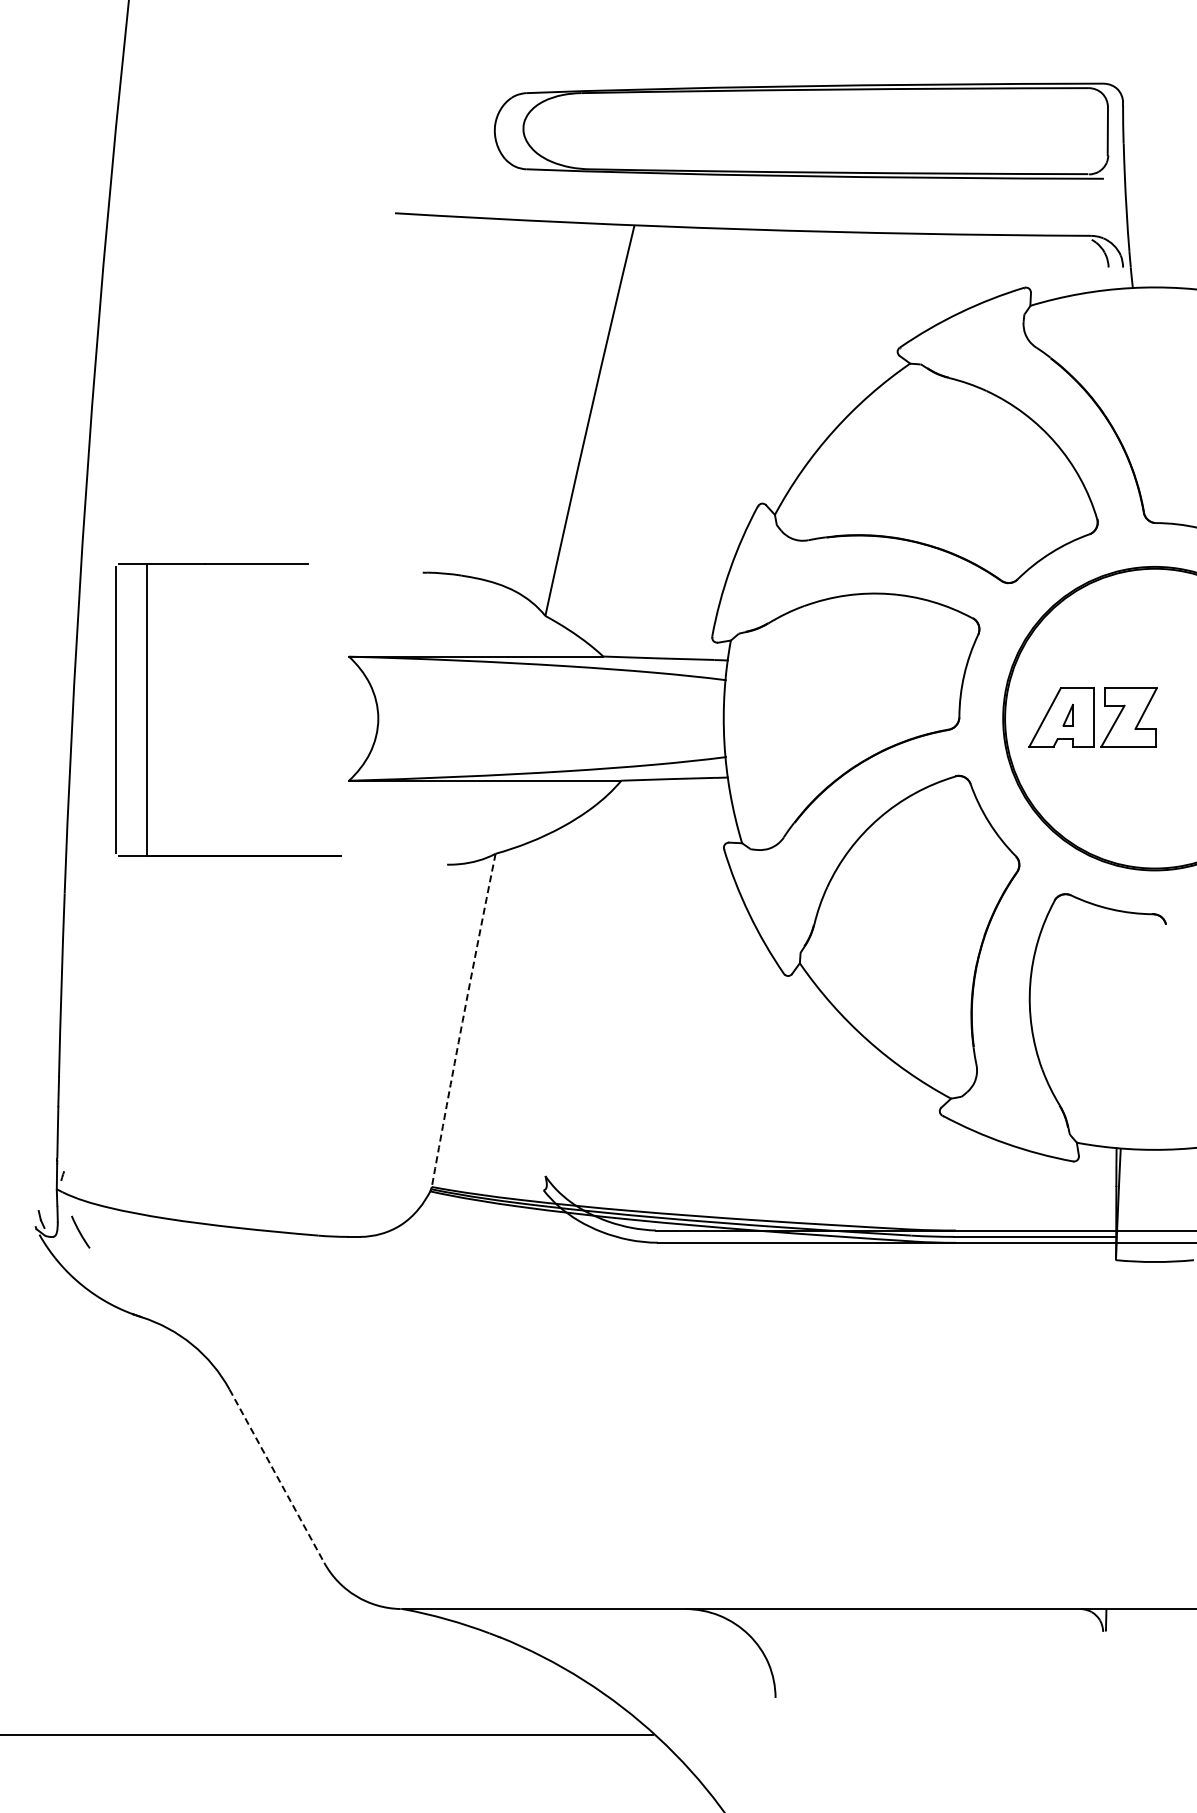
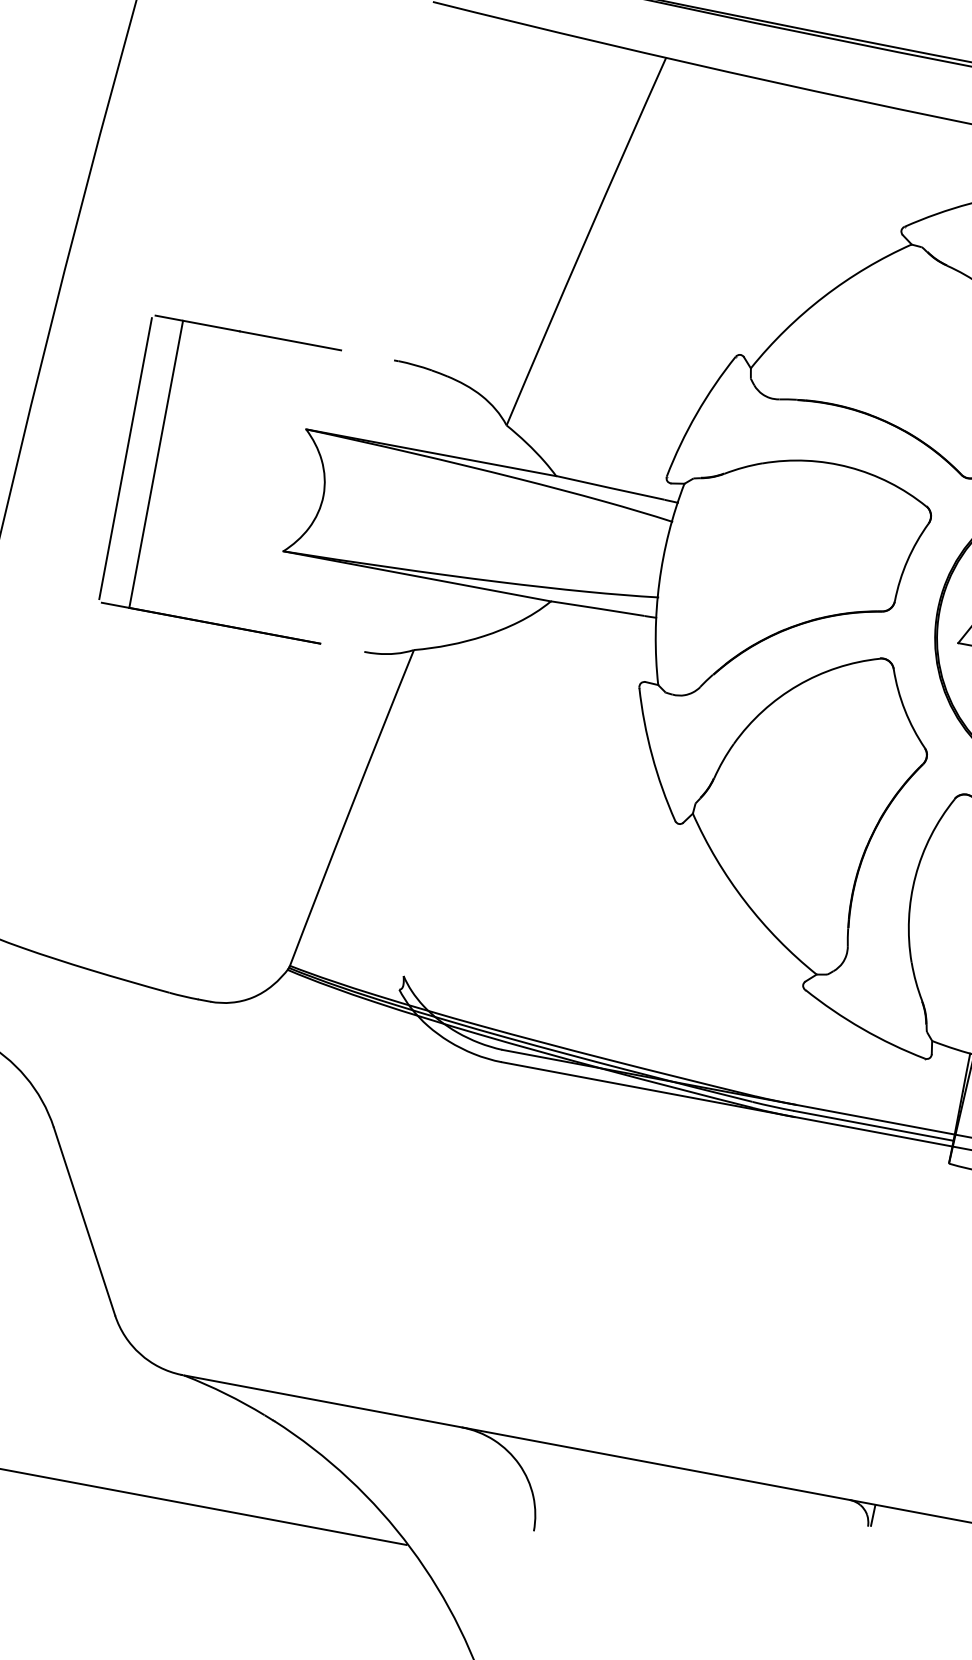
part: (147, 709) -> (156, 464), moved
arc: (462, 1021) -> (350, 808), dashed -> solid
line: (276, 1476) -> (84, 1221), dashed -> solid

